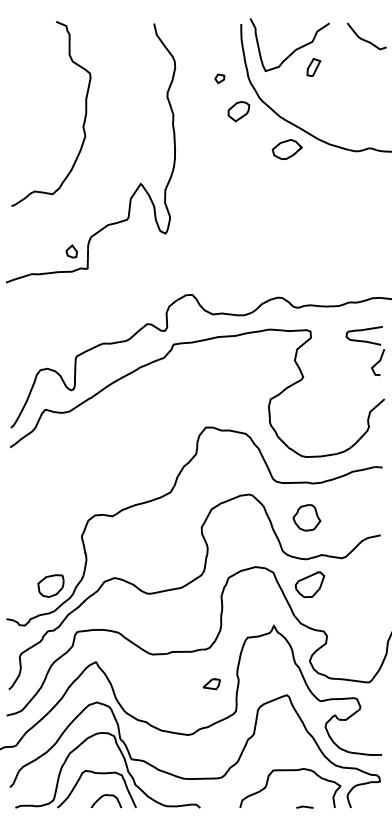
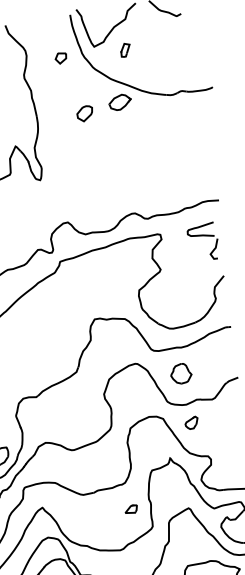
part: (313, 67) -> (125, 50), moved
part: (219, 78) -> (60, 58), size x1.6
part: (238, 111) -> (84, 113), moved
part: (309, 584) -> (191, 423), size x0.6

